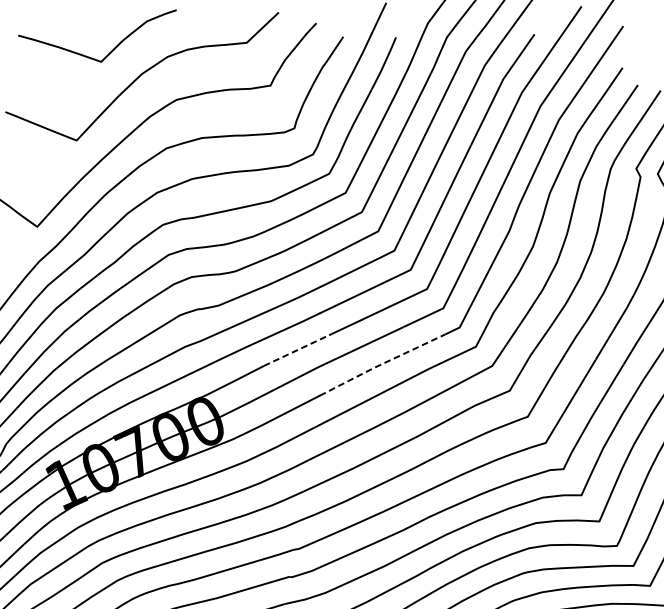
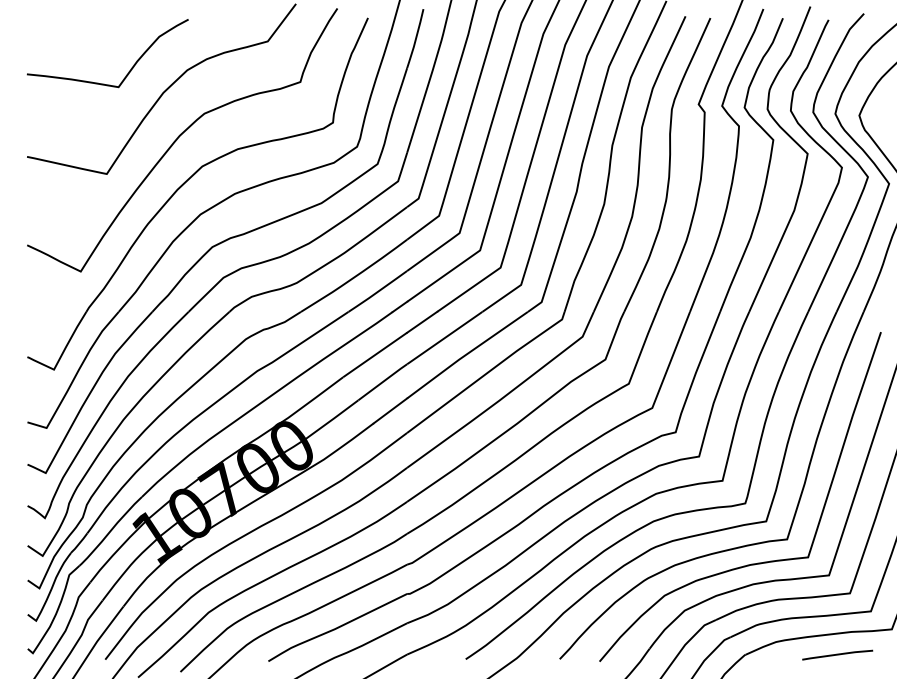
line: (297, 350) -> (375, 355), dashed -> solid
line: (381, 364) -> (466, 354), dashed -> solid

